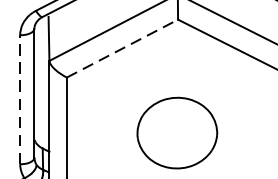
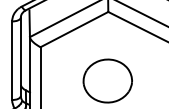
line: (122, 48) -> (74, 29), dashed -> solid
line: (20, 99) -> (12, 60), dashed -> solid

